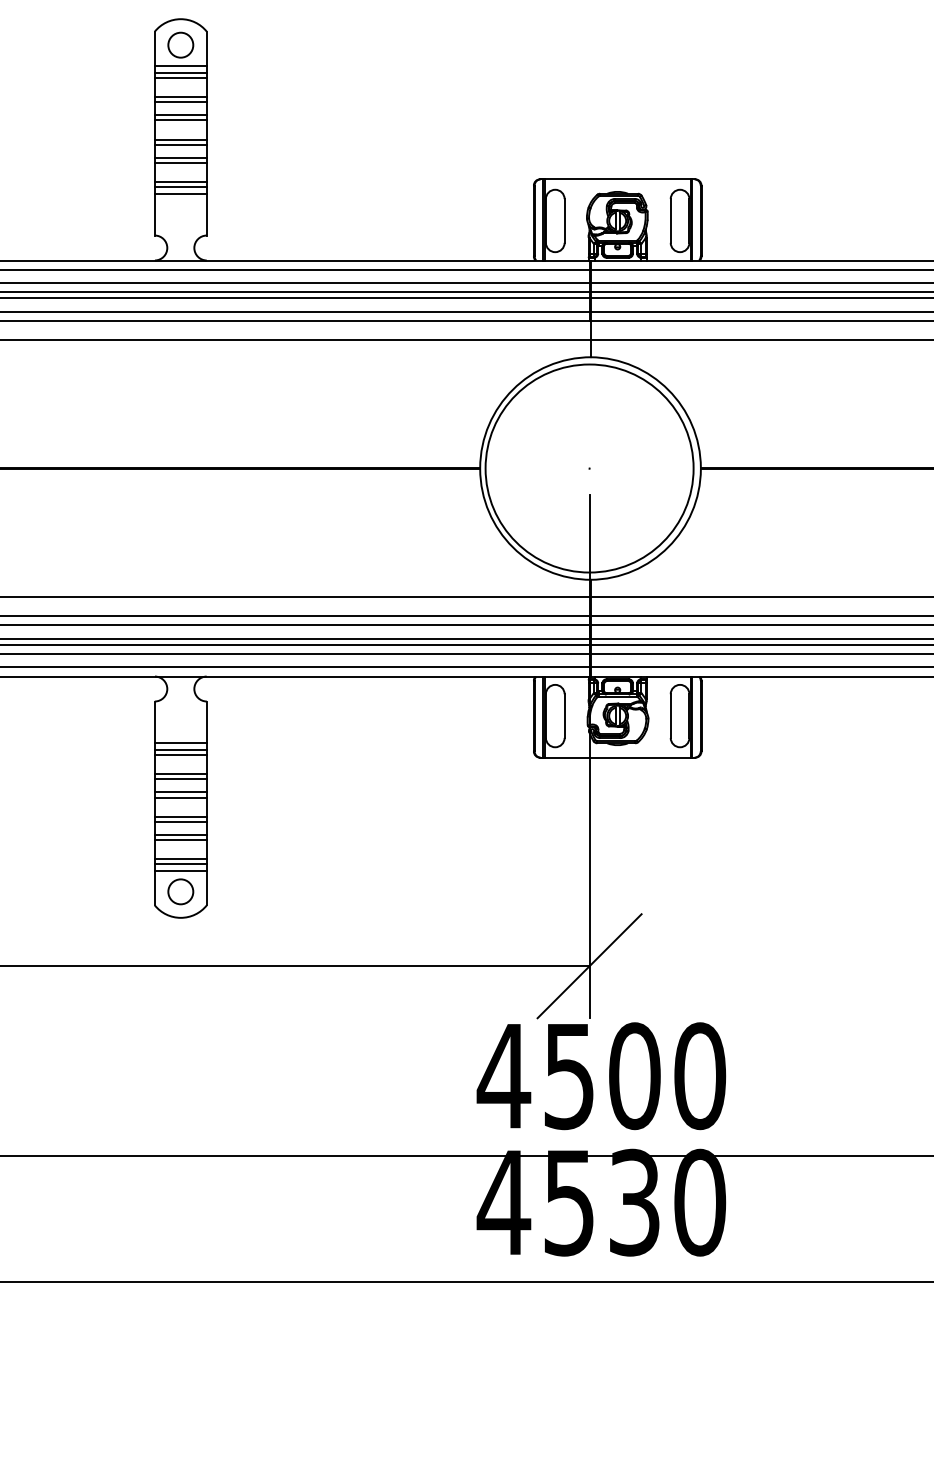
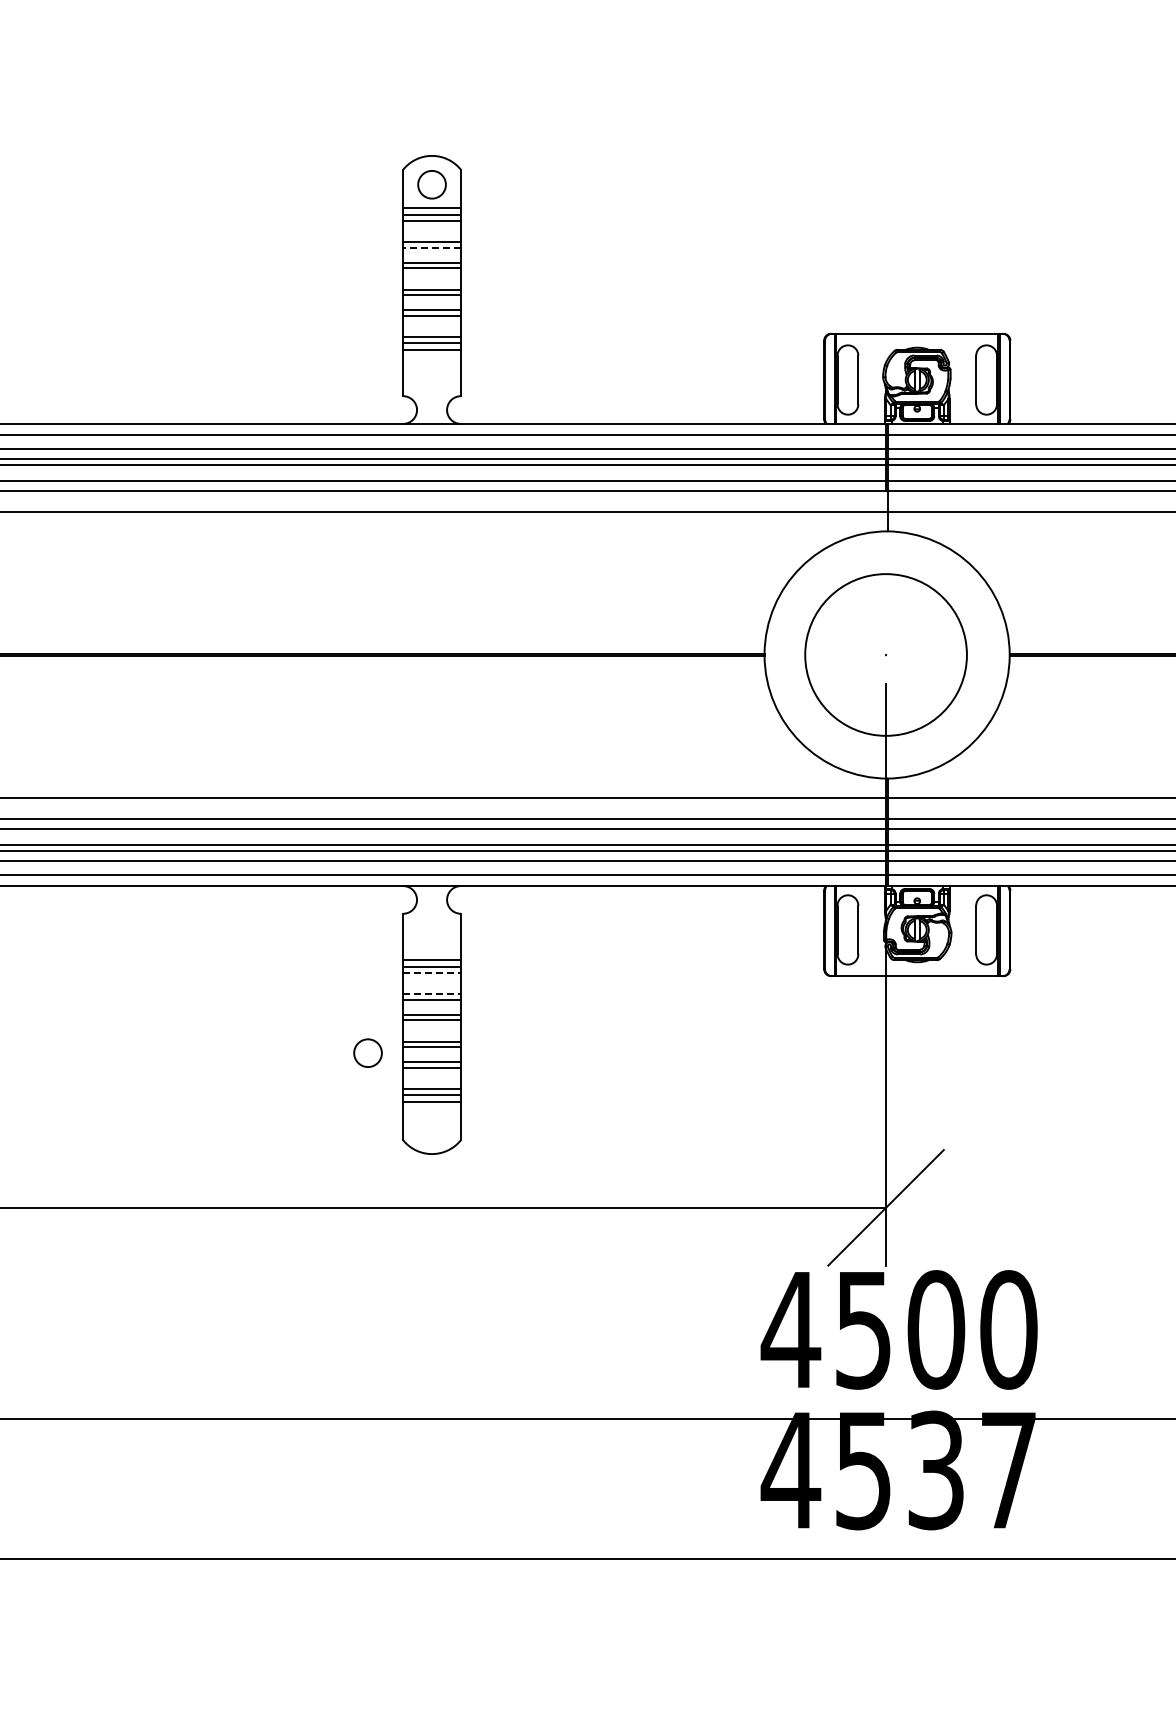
line: (181, 101) -> (432, 247), solid -> dashed
circle: (589, 468) -> (885, 654), size x0.7
line: (181, 755) -> (432, 973), solid -> dashed
line: (181, 774) -> (432, 994), solid -> dashed
circle: (180, 891) -> (367, 1052), moved
text: (699, 1202) -> (1008, 1470), 4530 -> 4537

